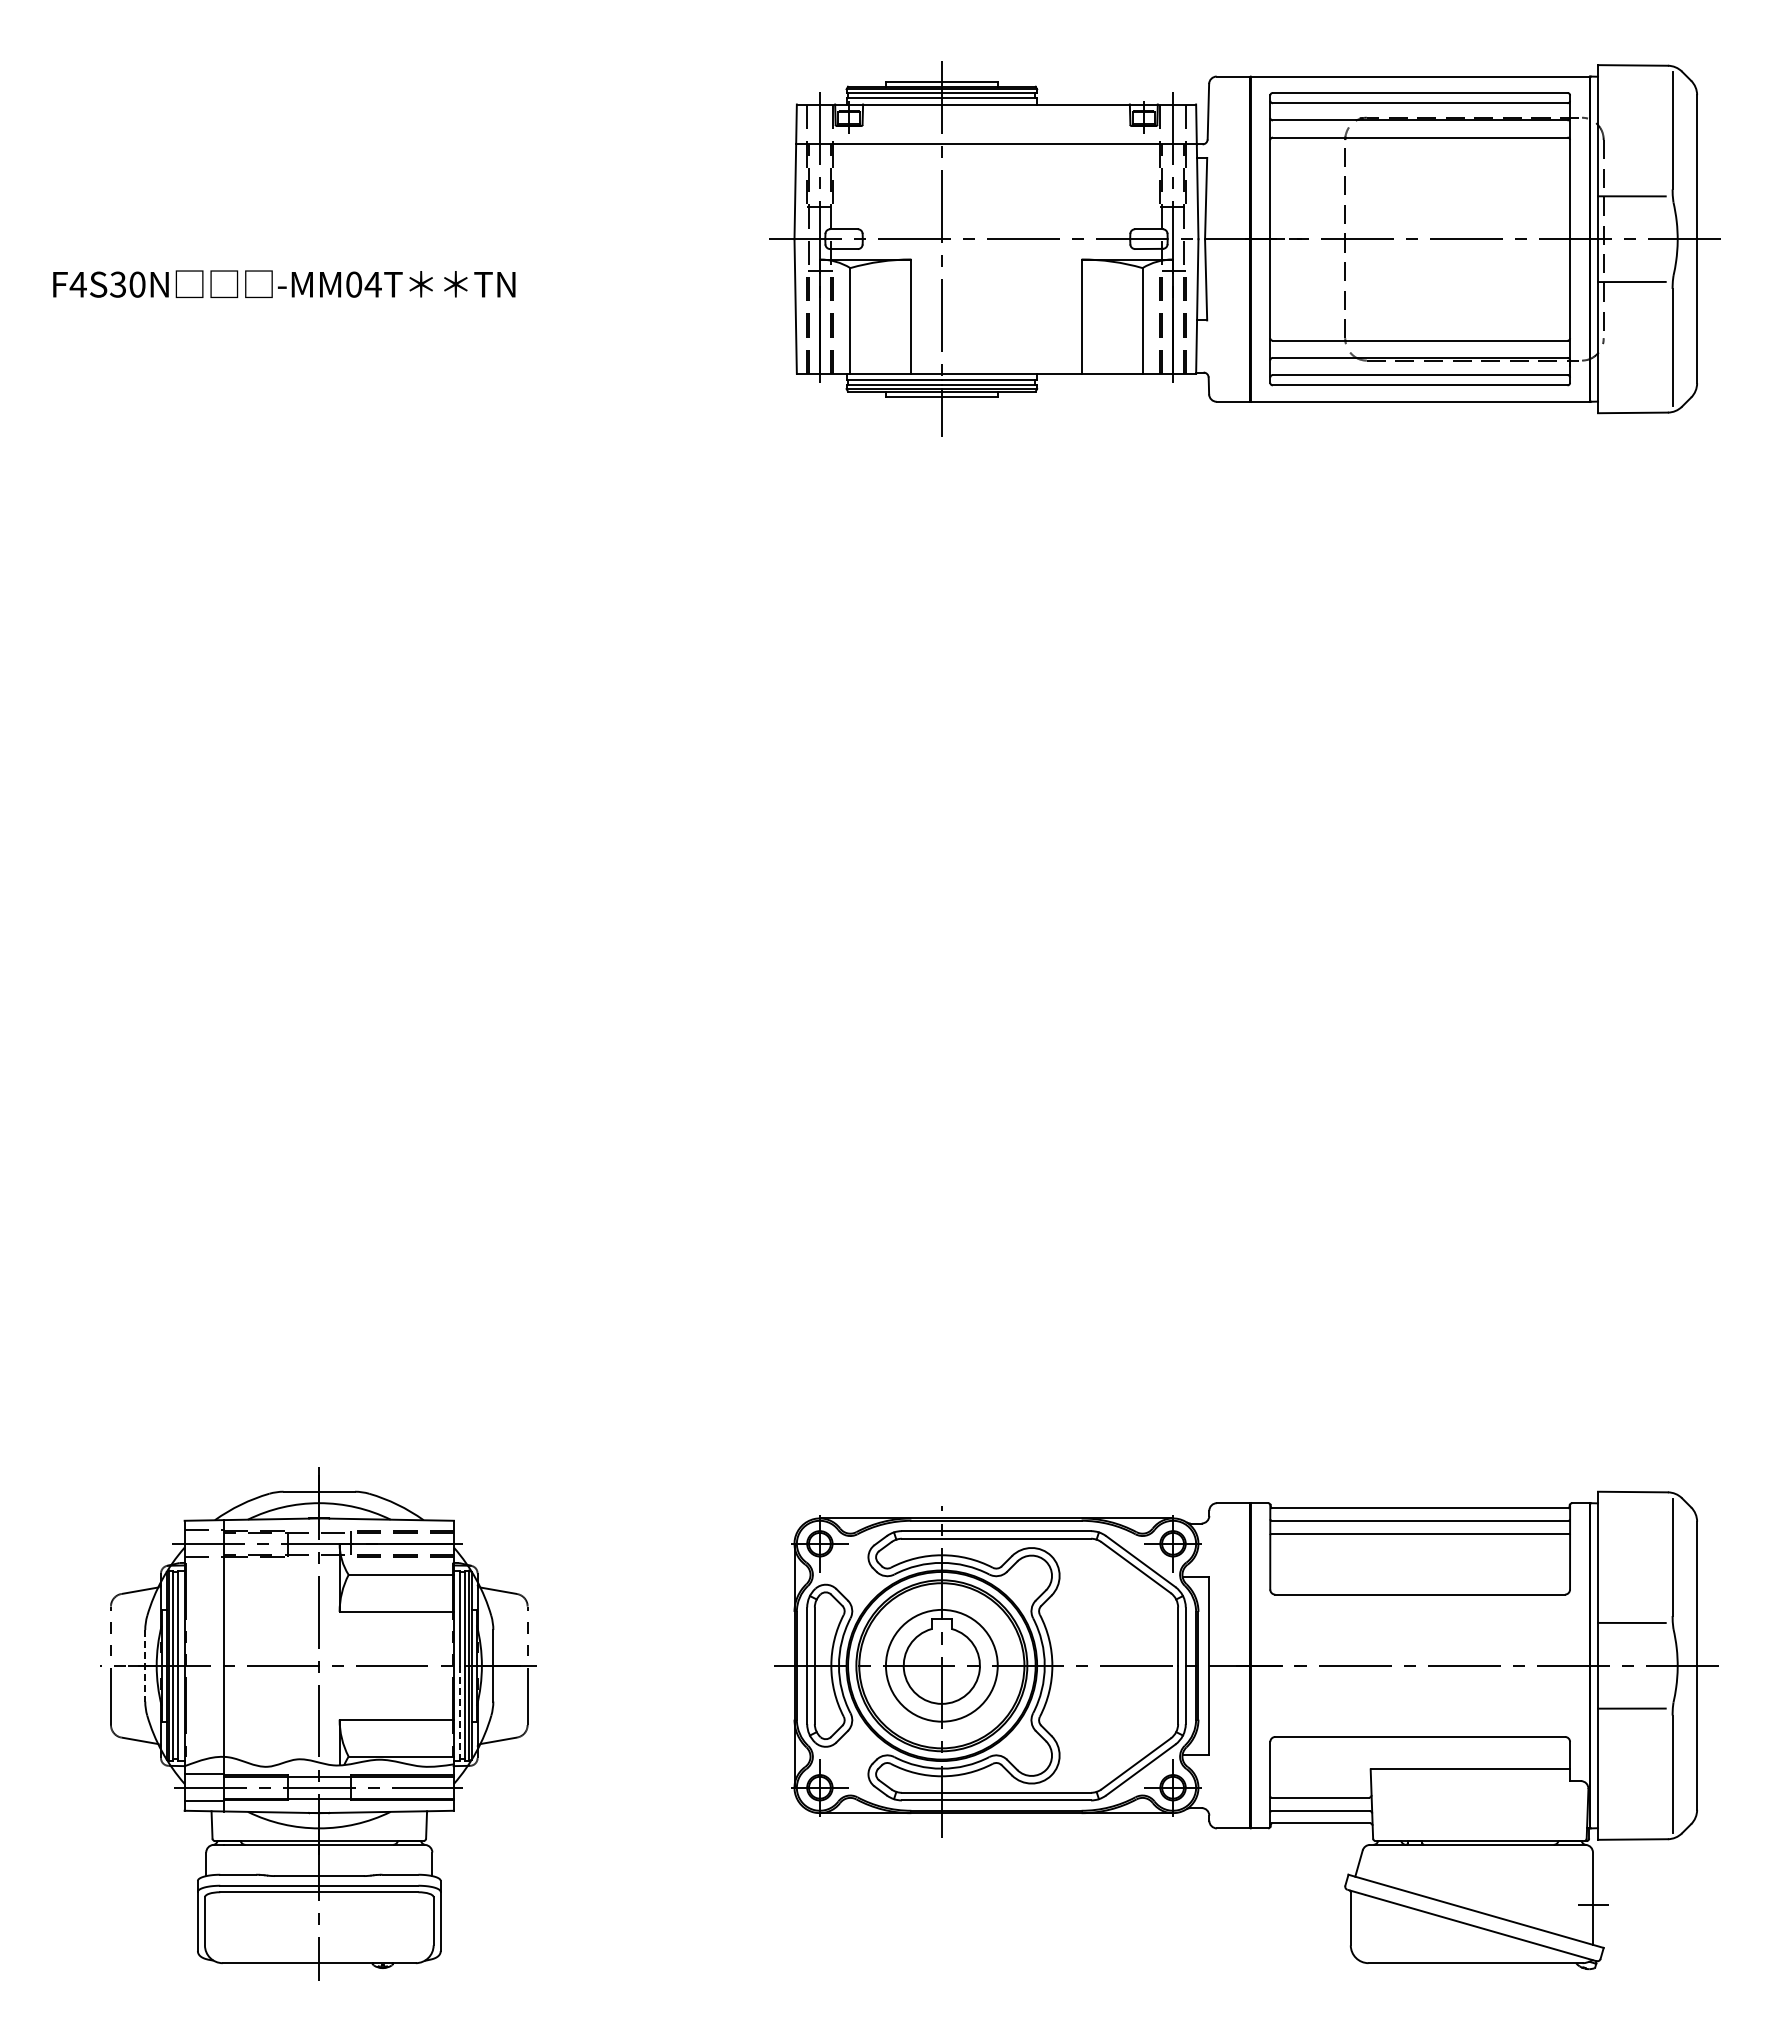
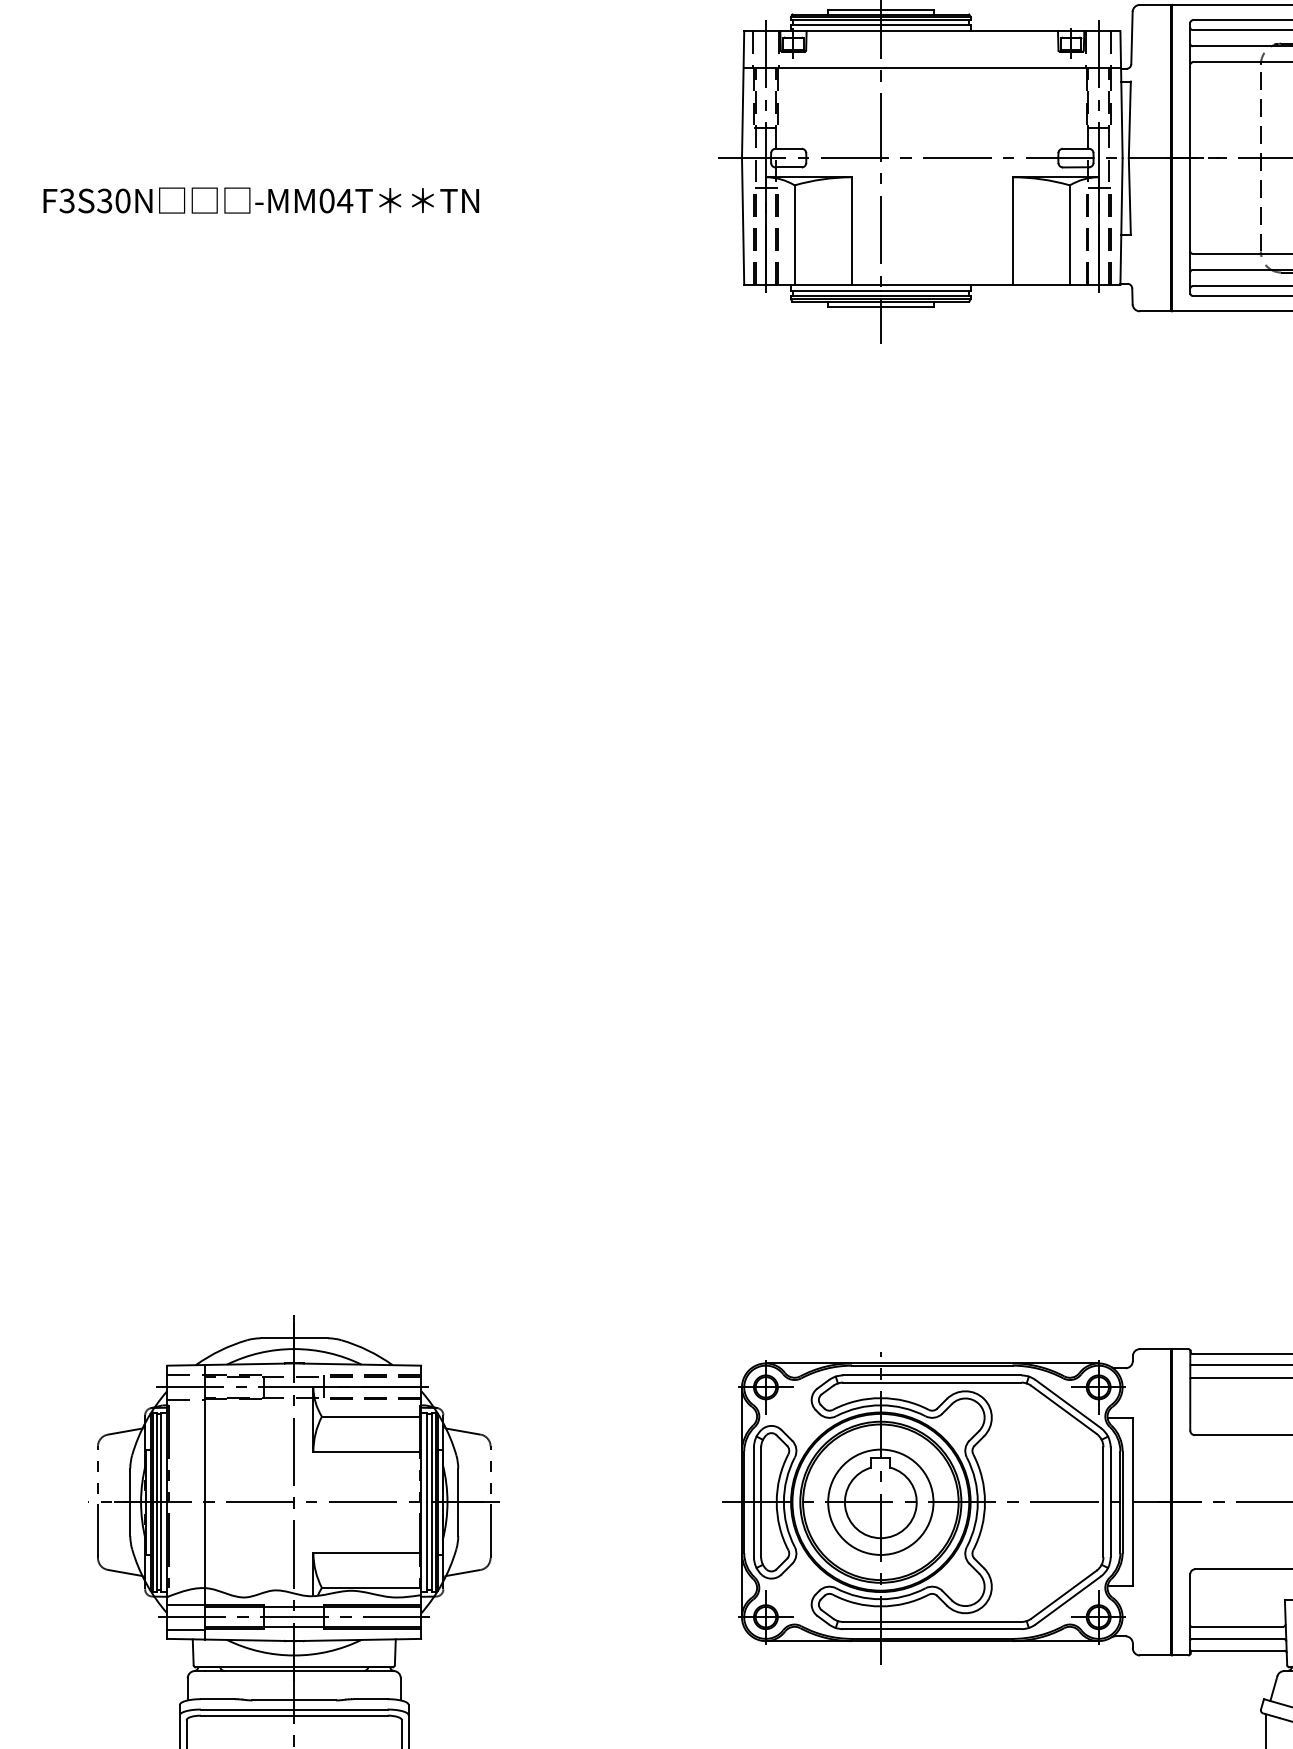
text: (77, 284) -> (66, 200), F4S30N -> F3S30N
line: (145, 1665) -> (130, 1502), dashed -> solid
line: (460, 1713) -> (427, 1547), dashed -> solid

